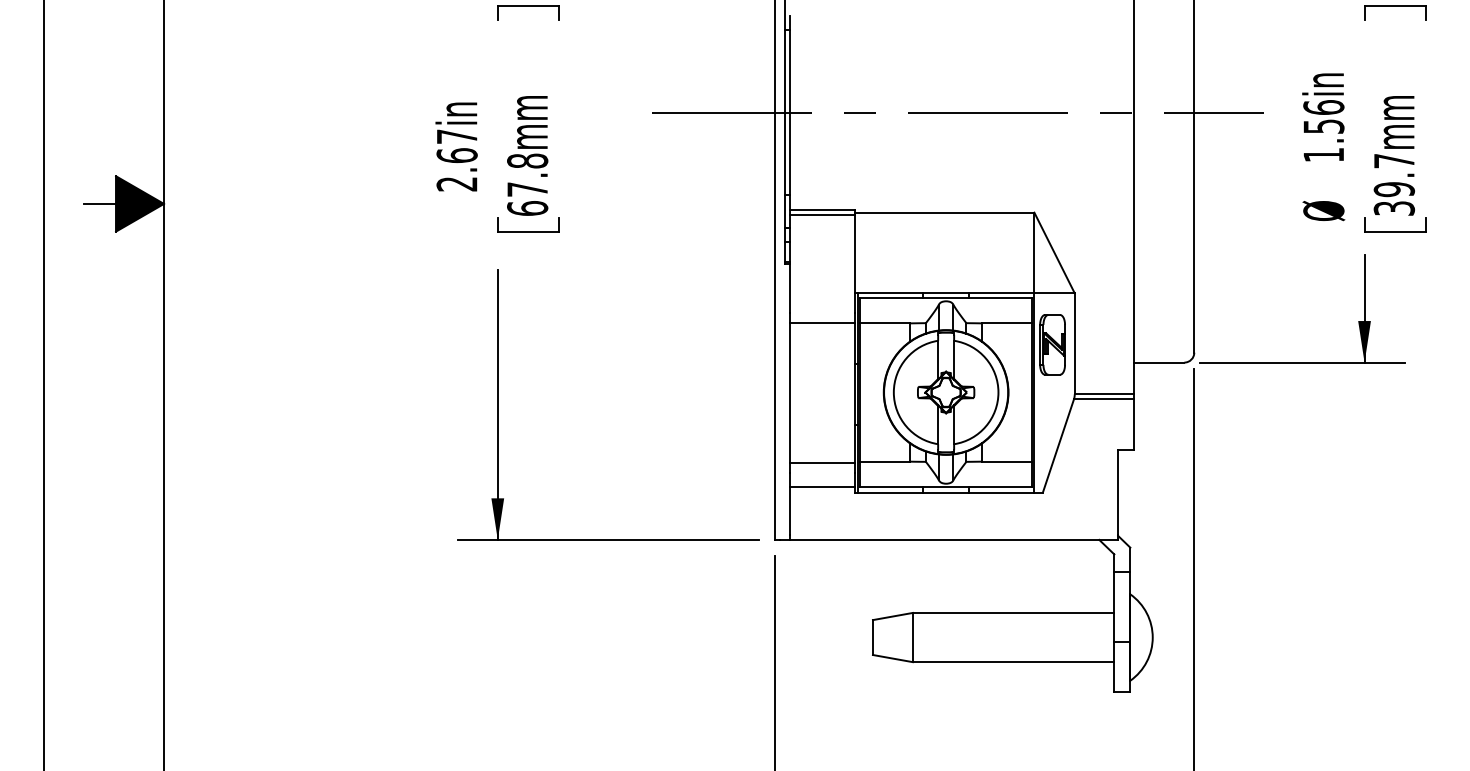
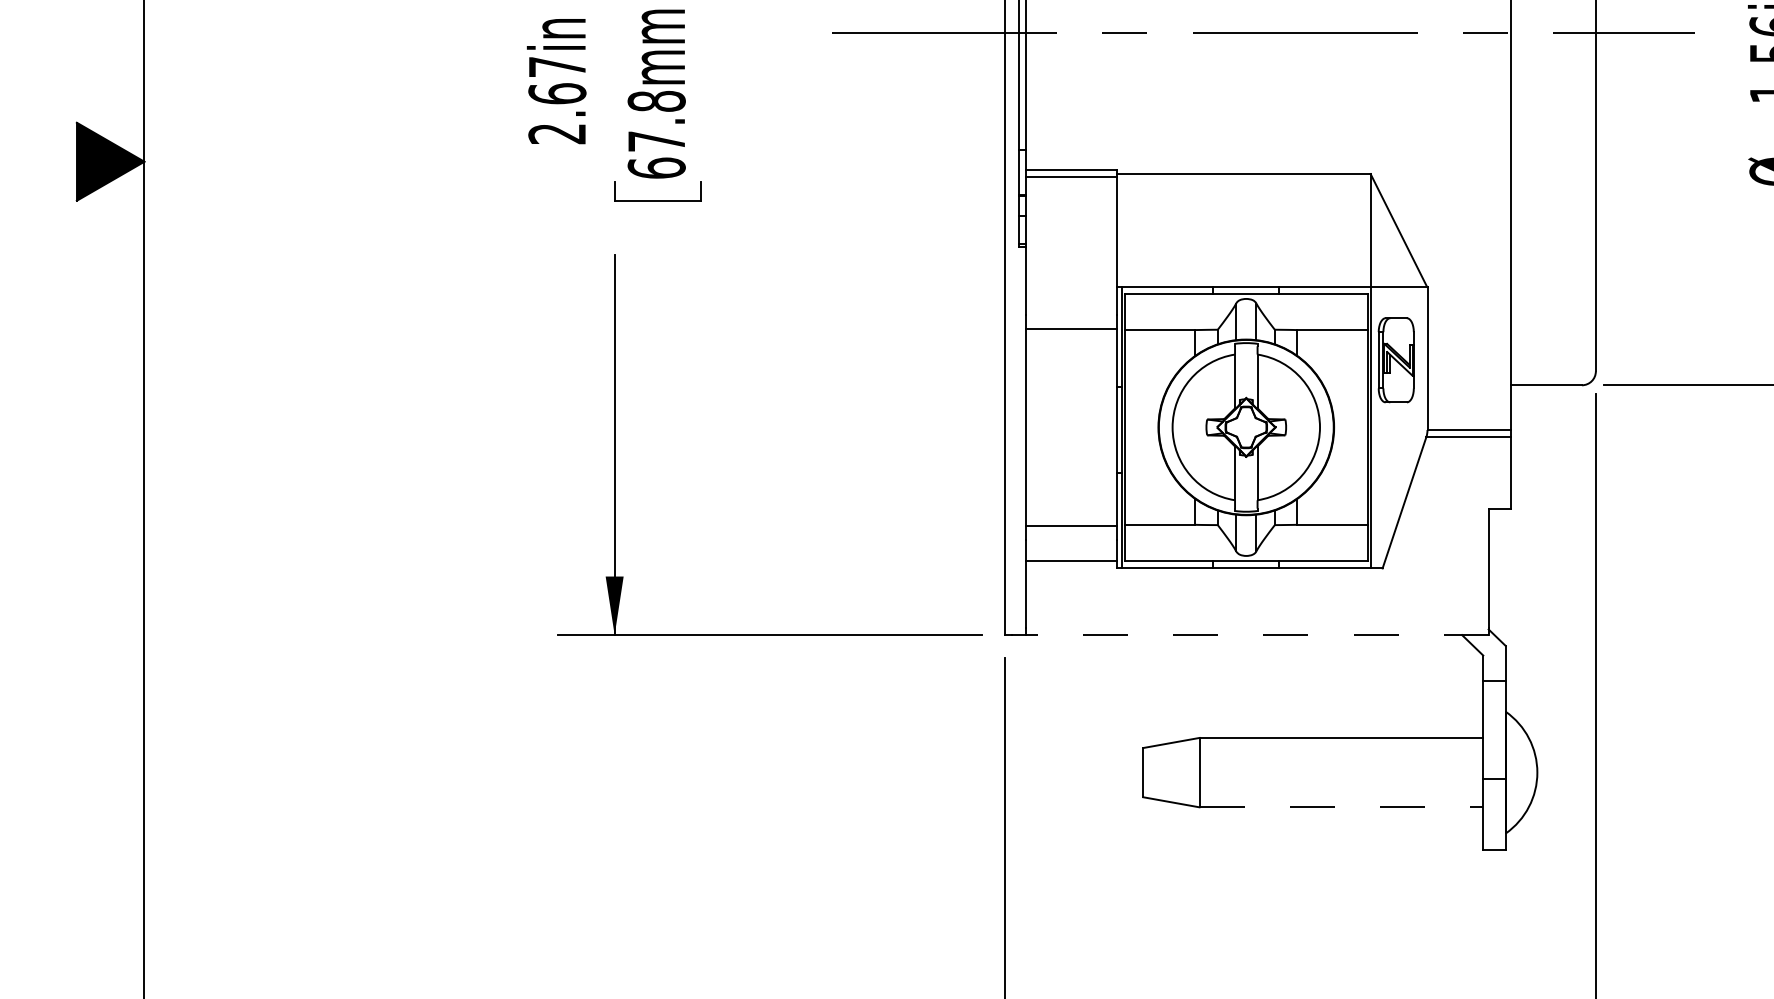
line: (100, 203) -> (54, 161), removed
line: (953, 539) -> (1256, 634), solid -> dashed
line: (1013, 662) -> (1341, 807), solid -> dashed

